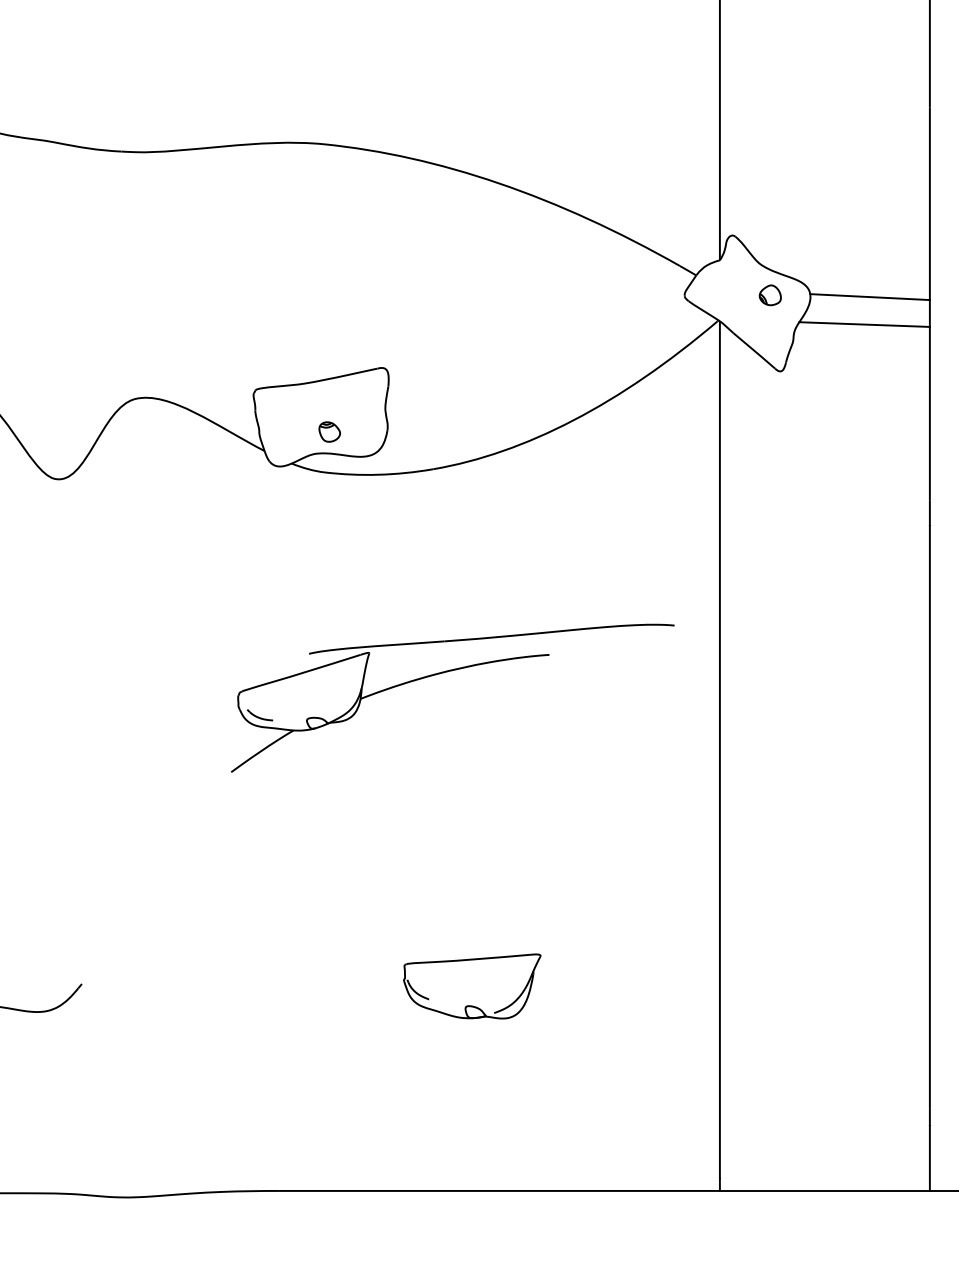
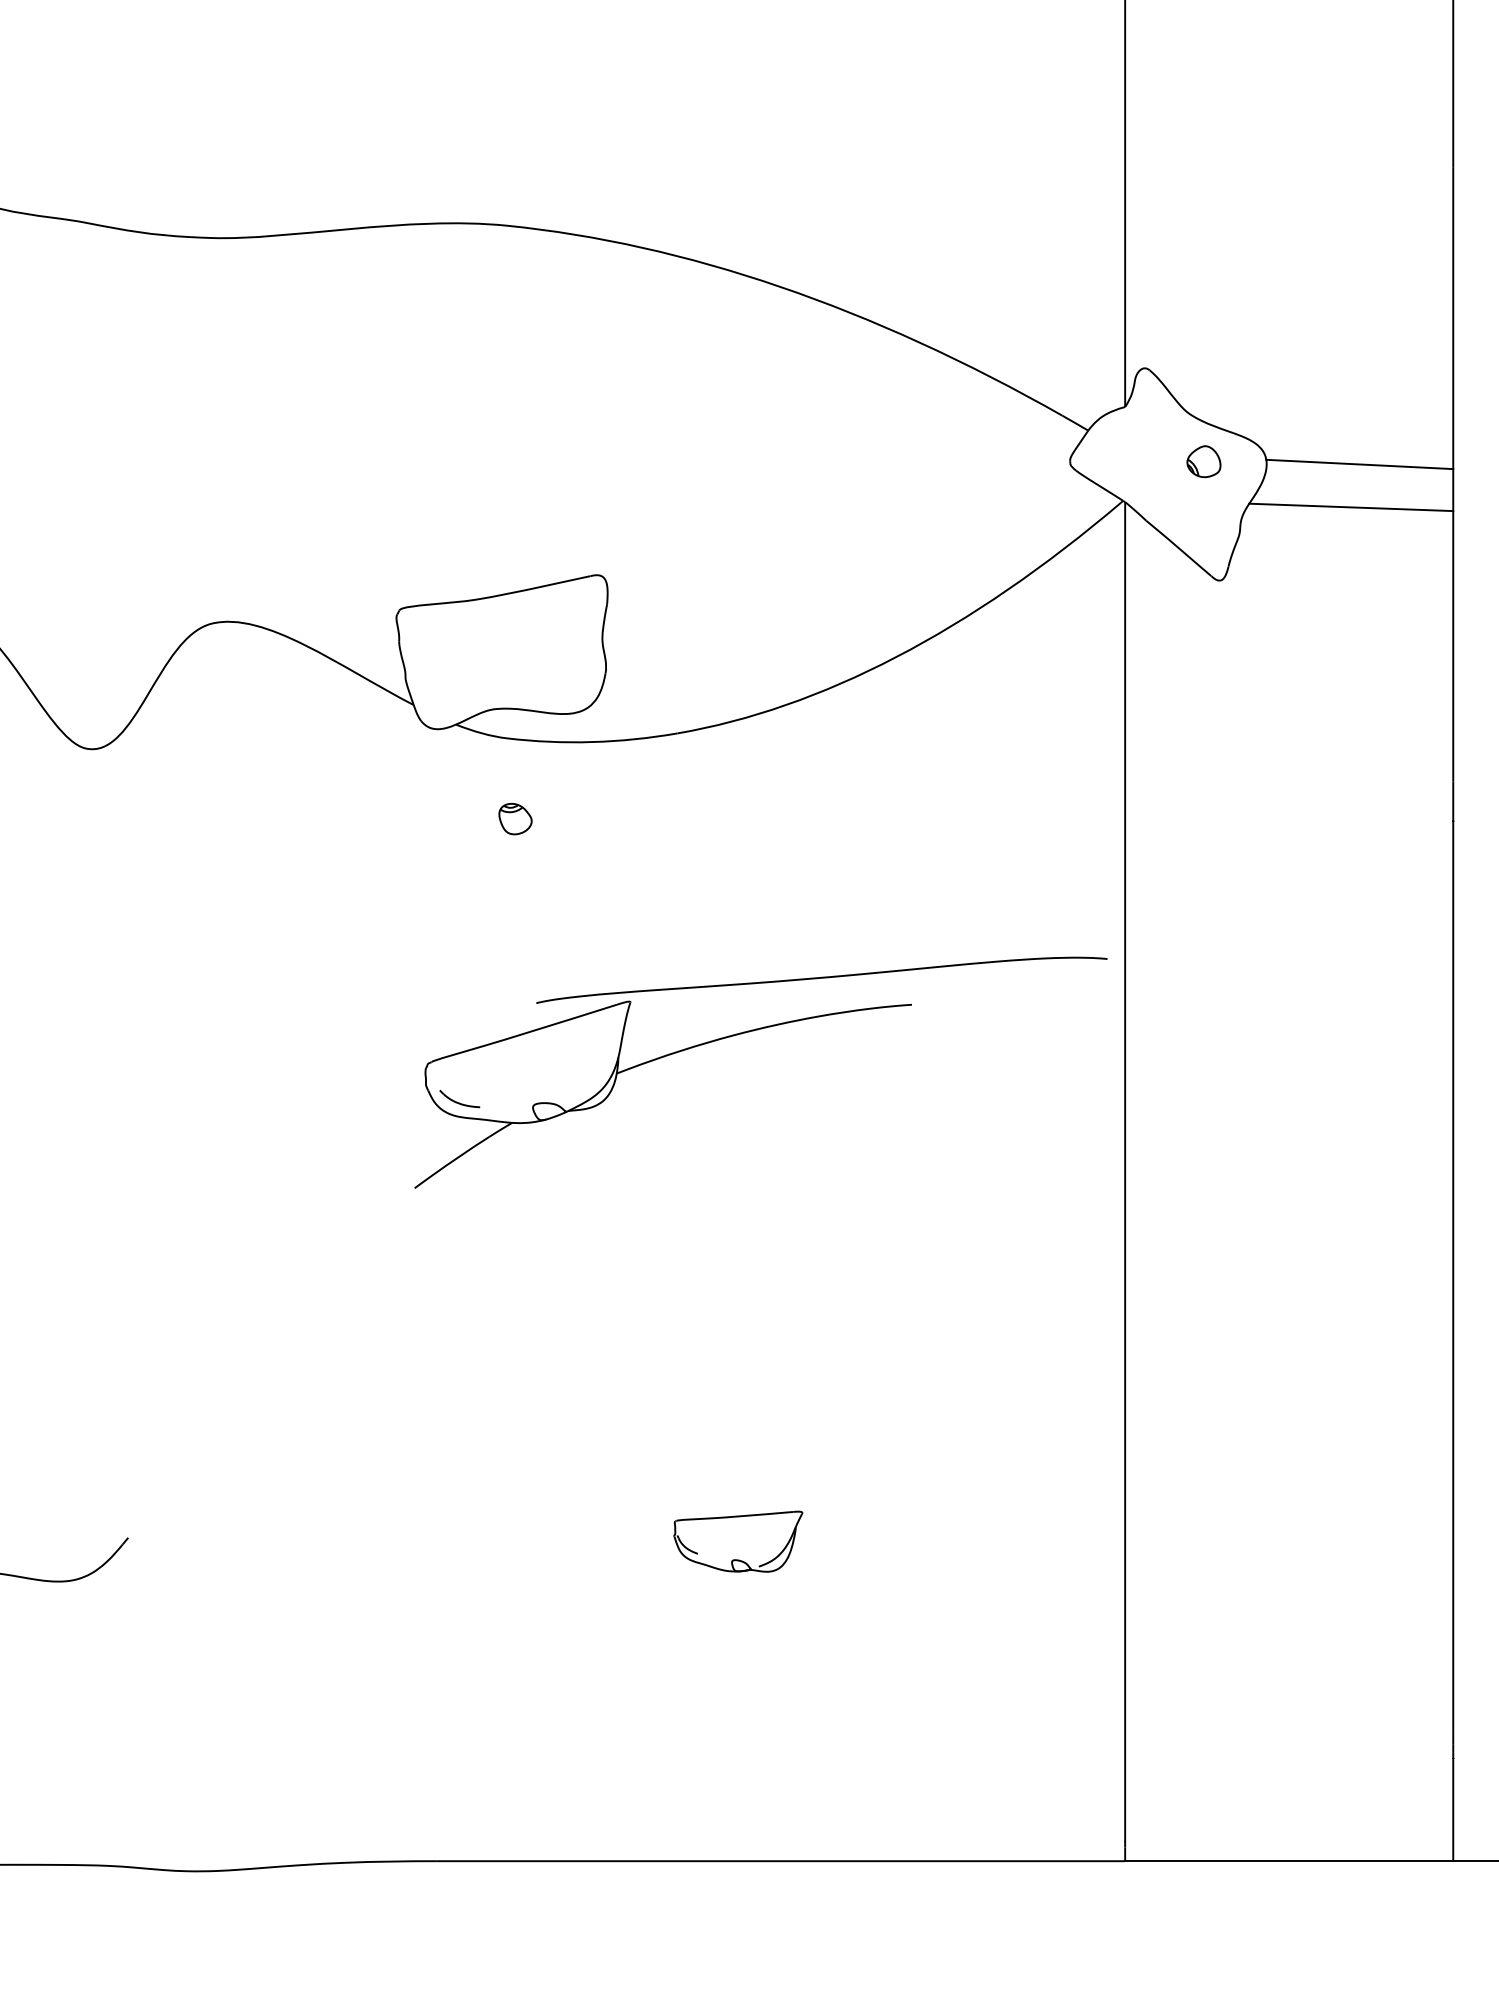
part: (329, 431) -> (515, 818), moved
part: (447, 672) -> (752, 1032), moved
part: (472, 986) -> (738, 1541), size x0.6

